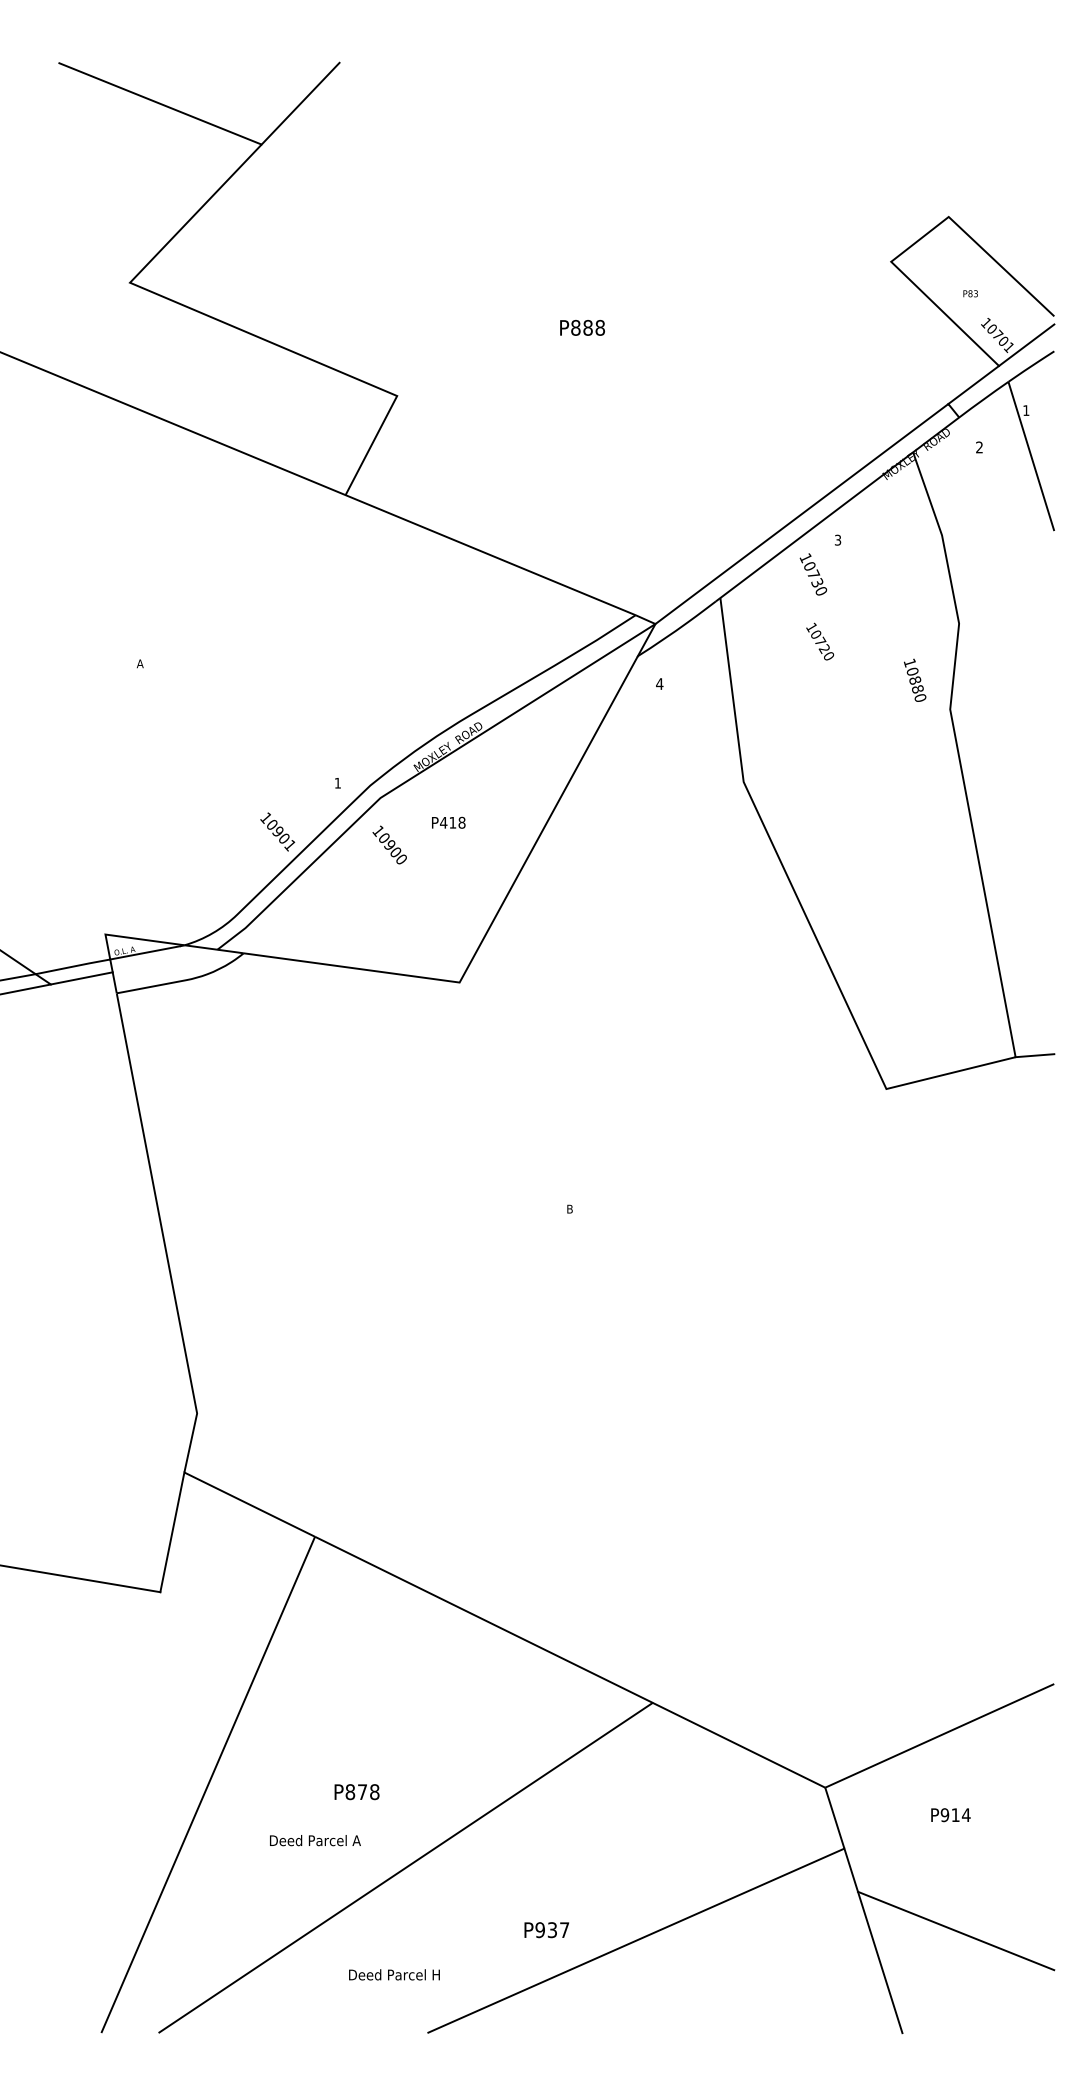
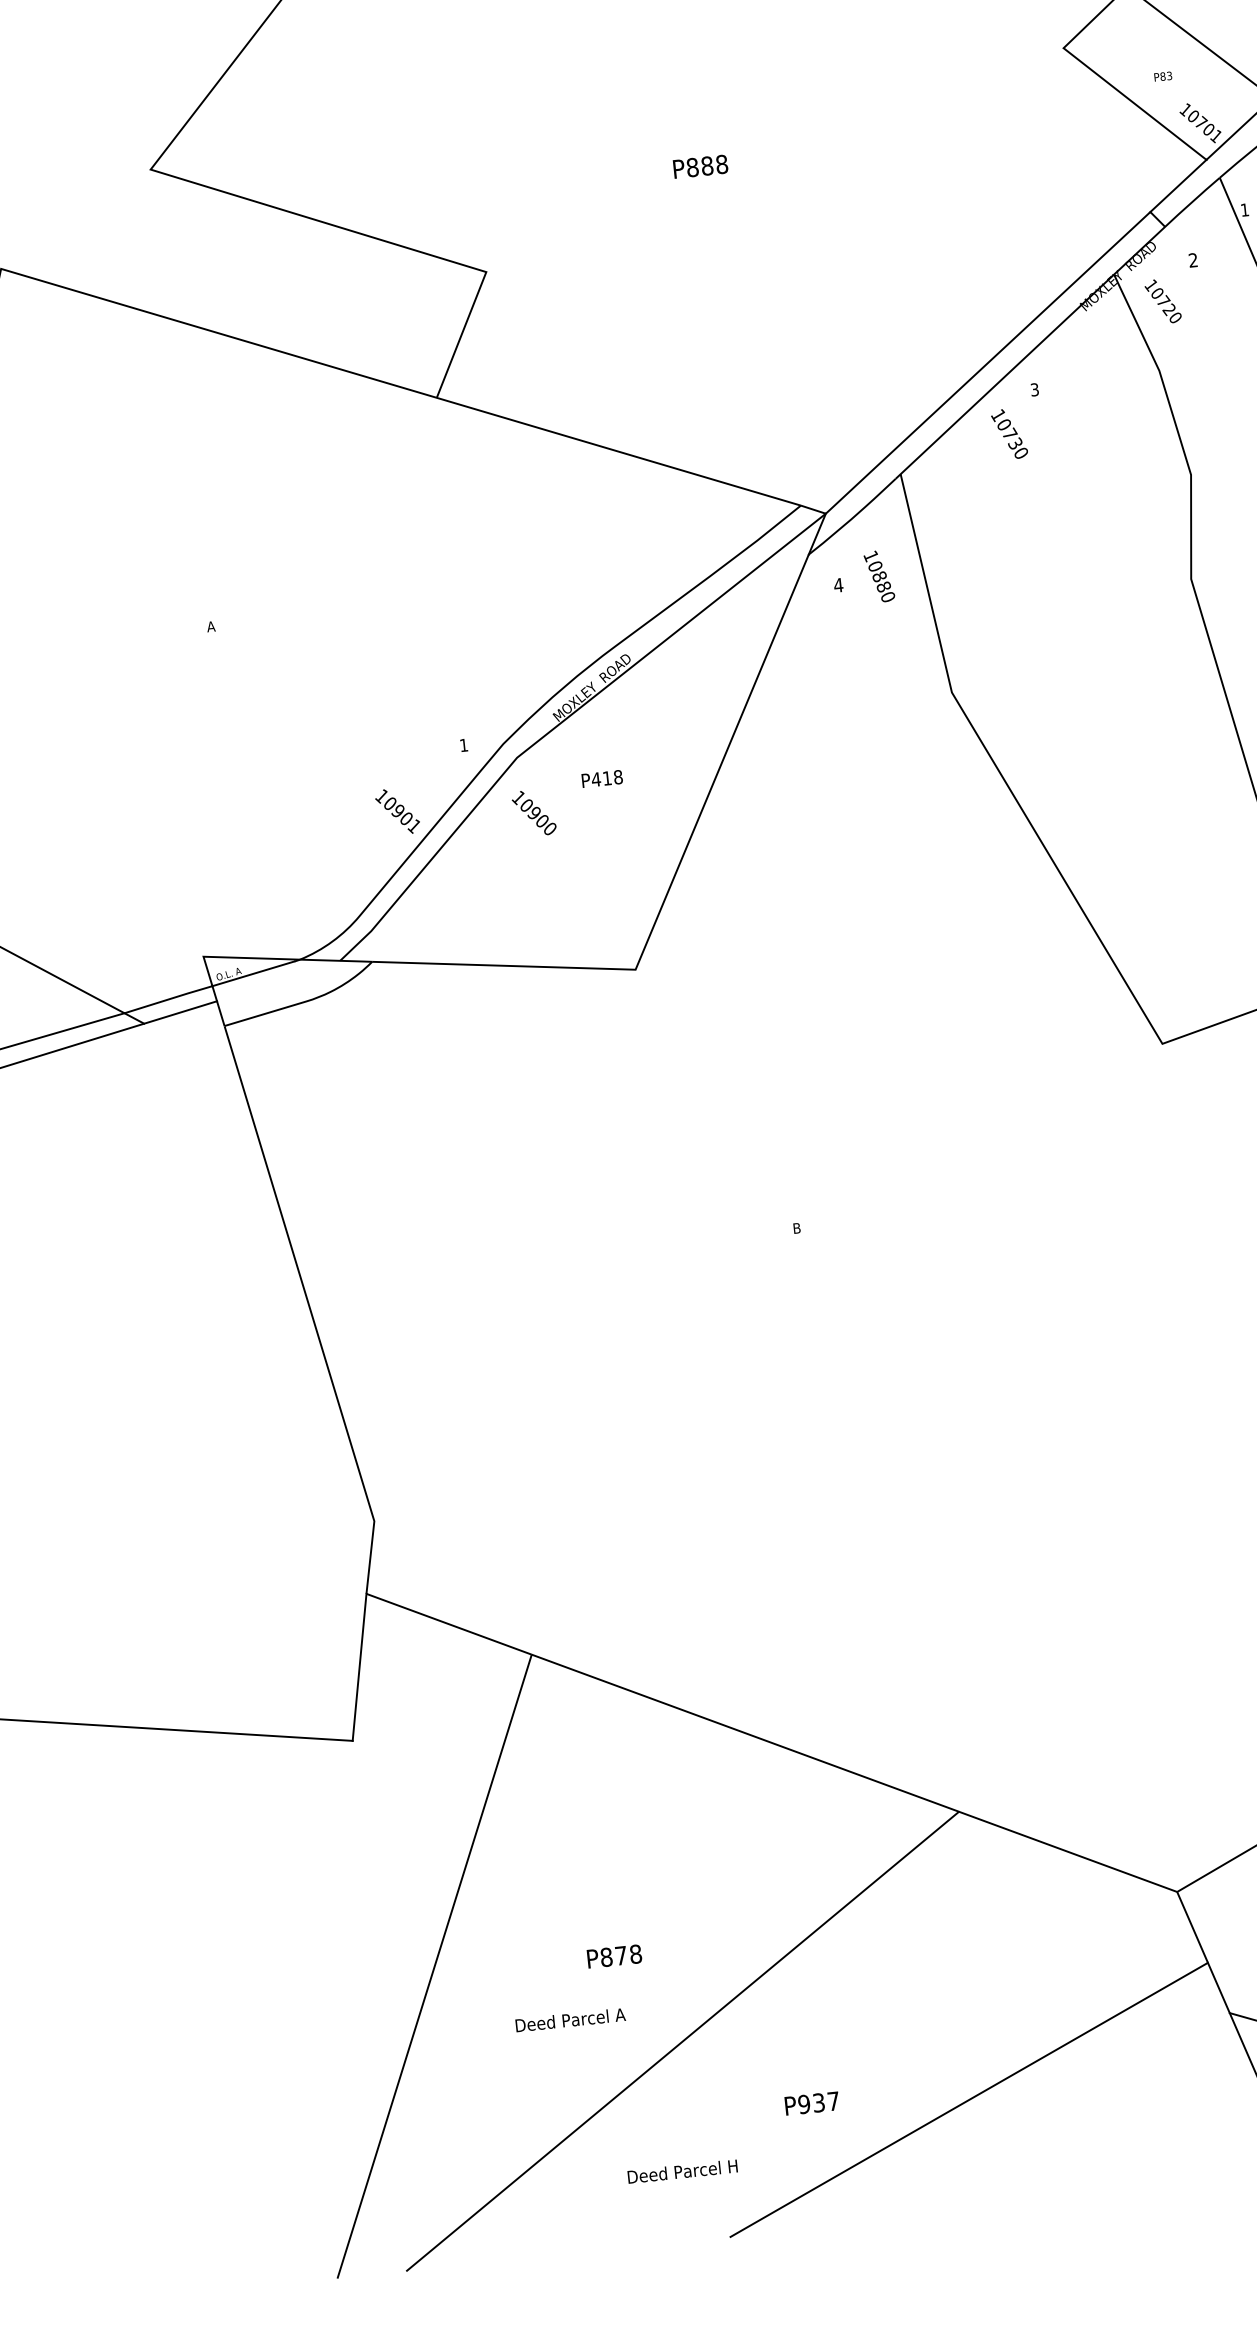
text: (819, 641) -> (1162, 301), moved
text: (915, 679) -> (879, 575), moved
text: (546, 1930) -> (811, 2104), moved

